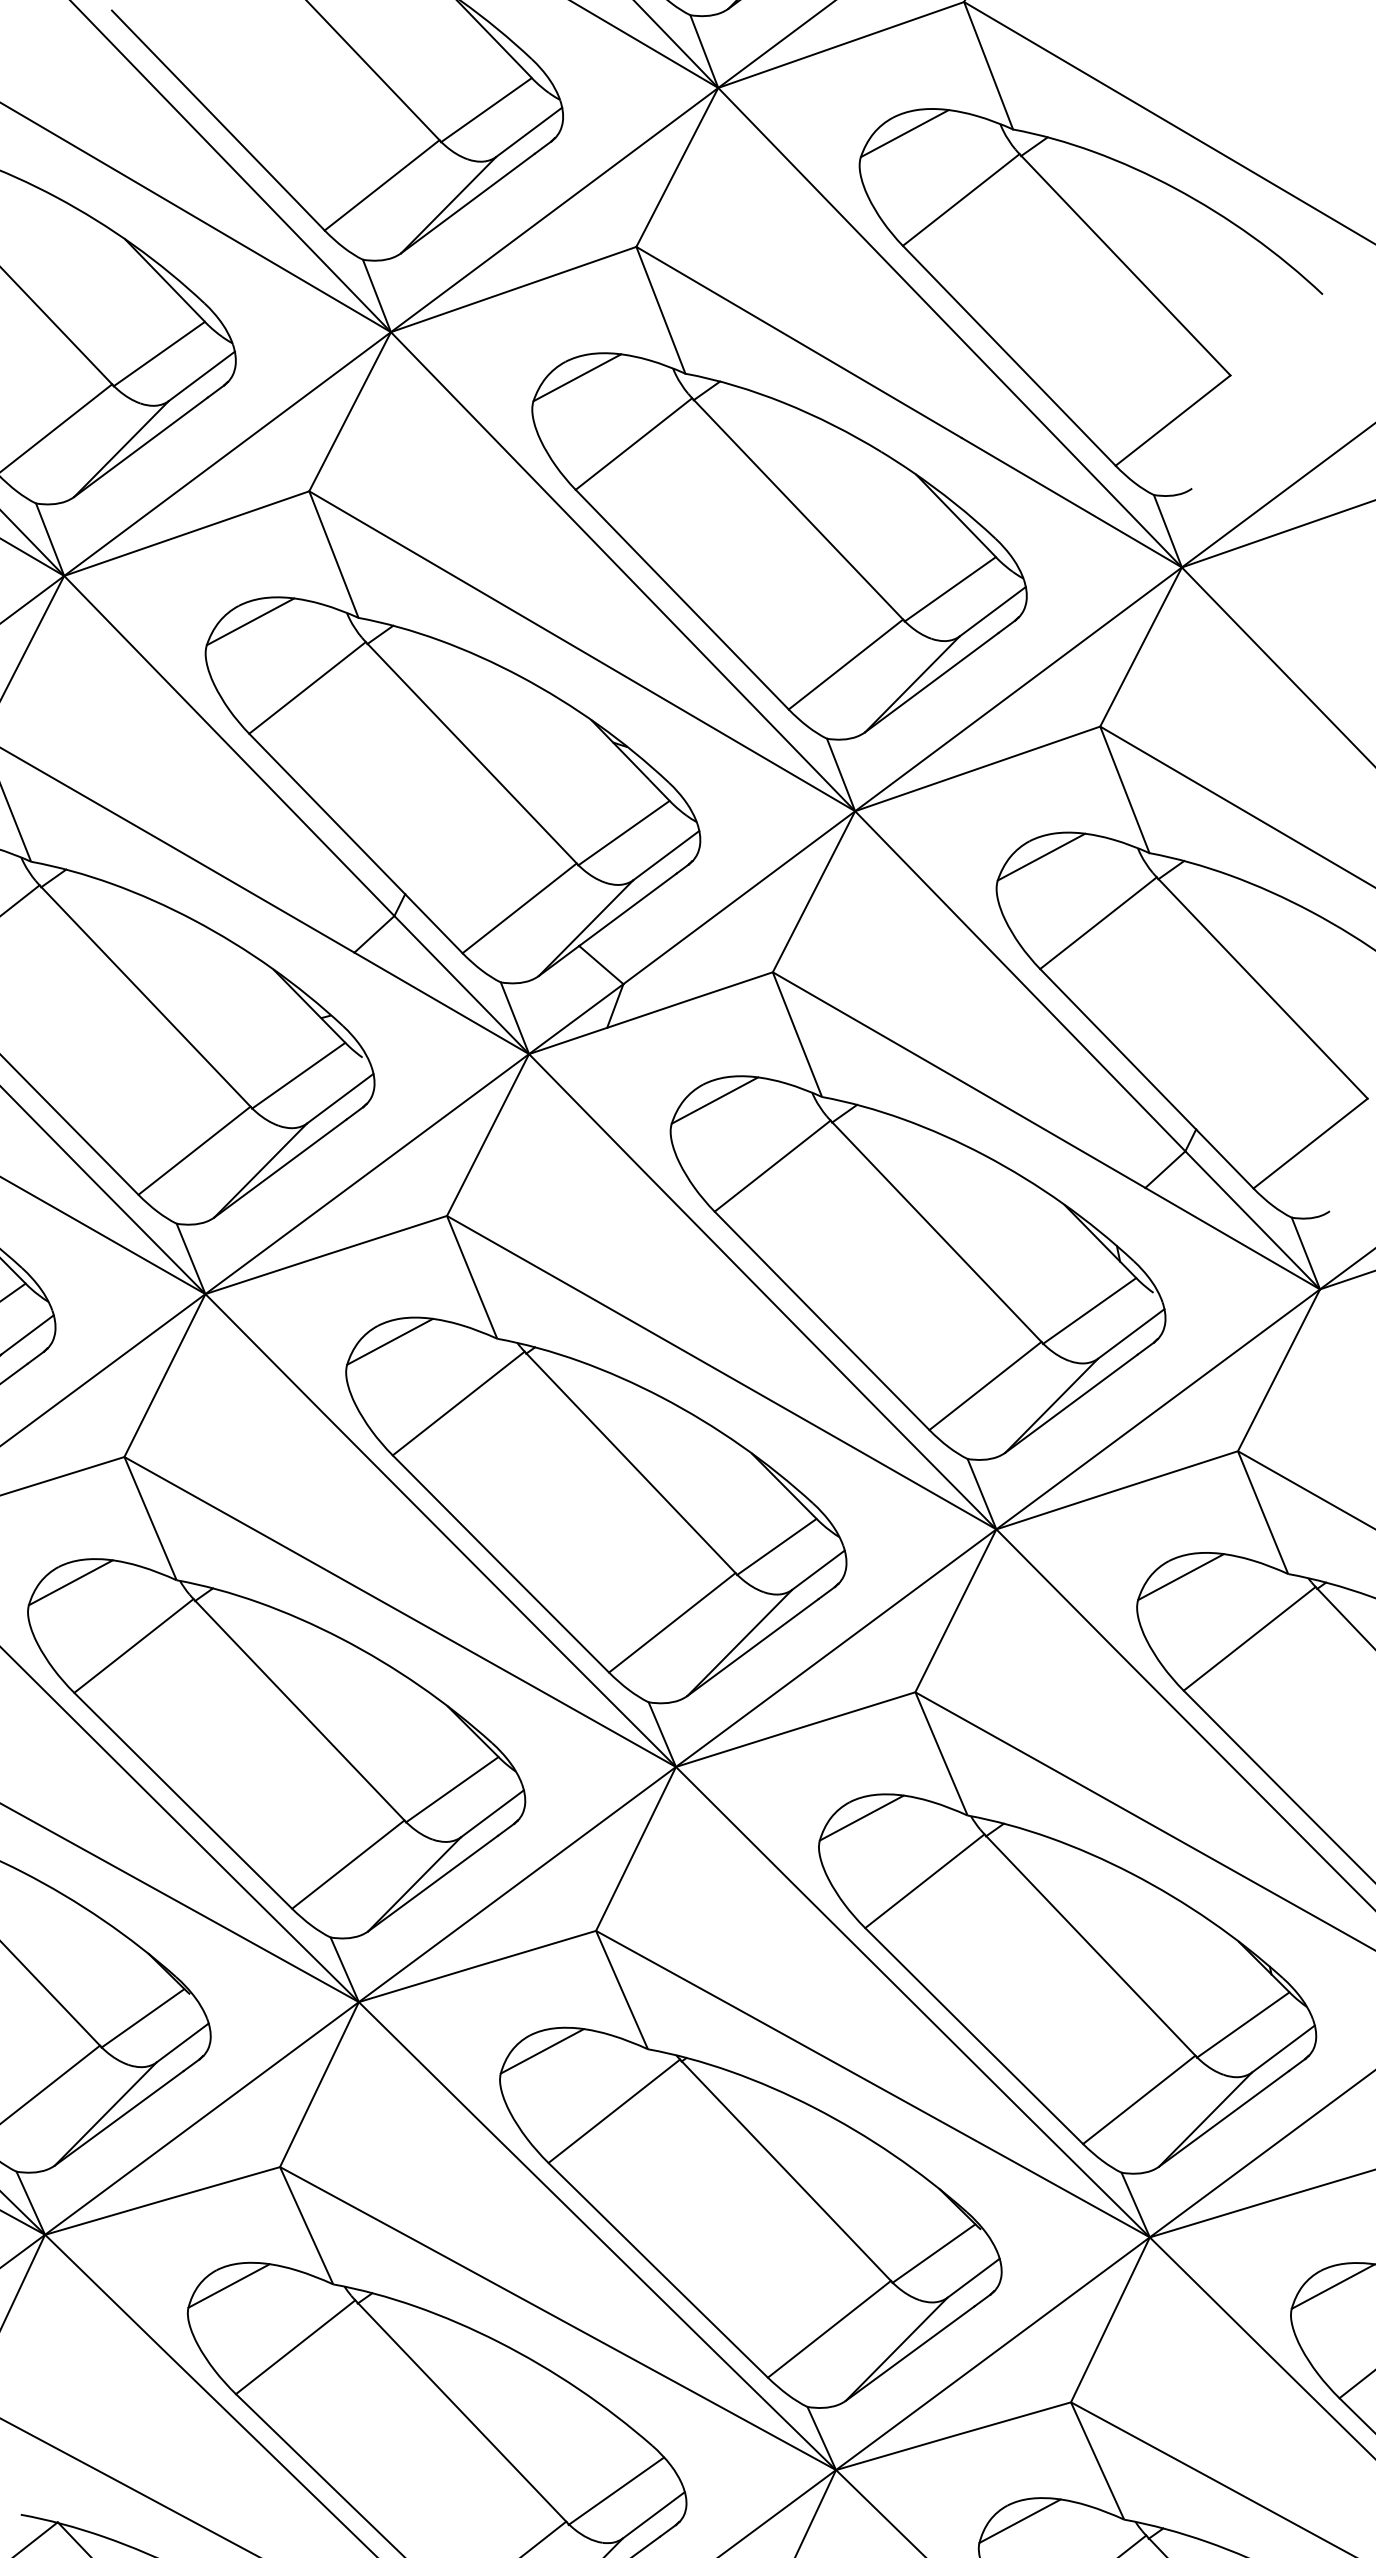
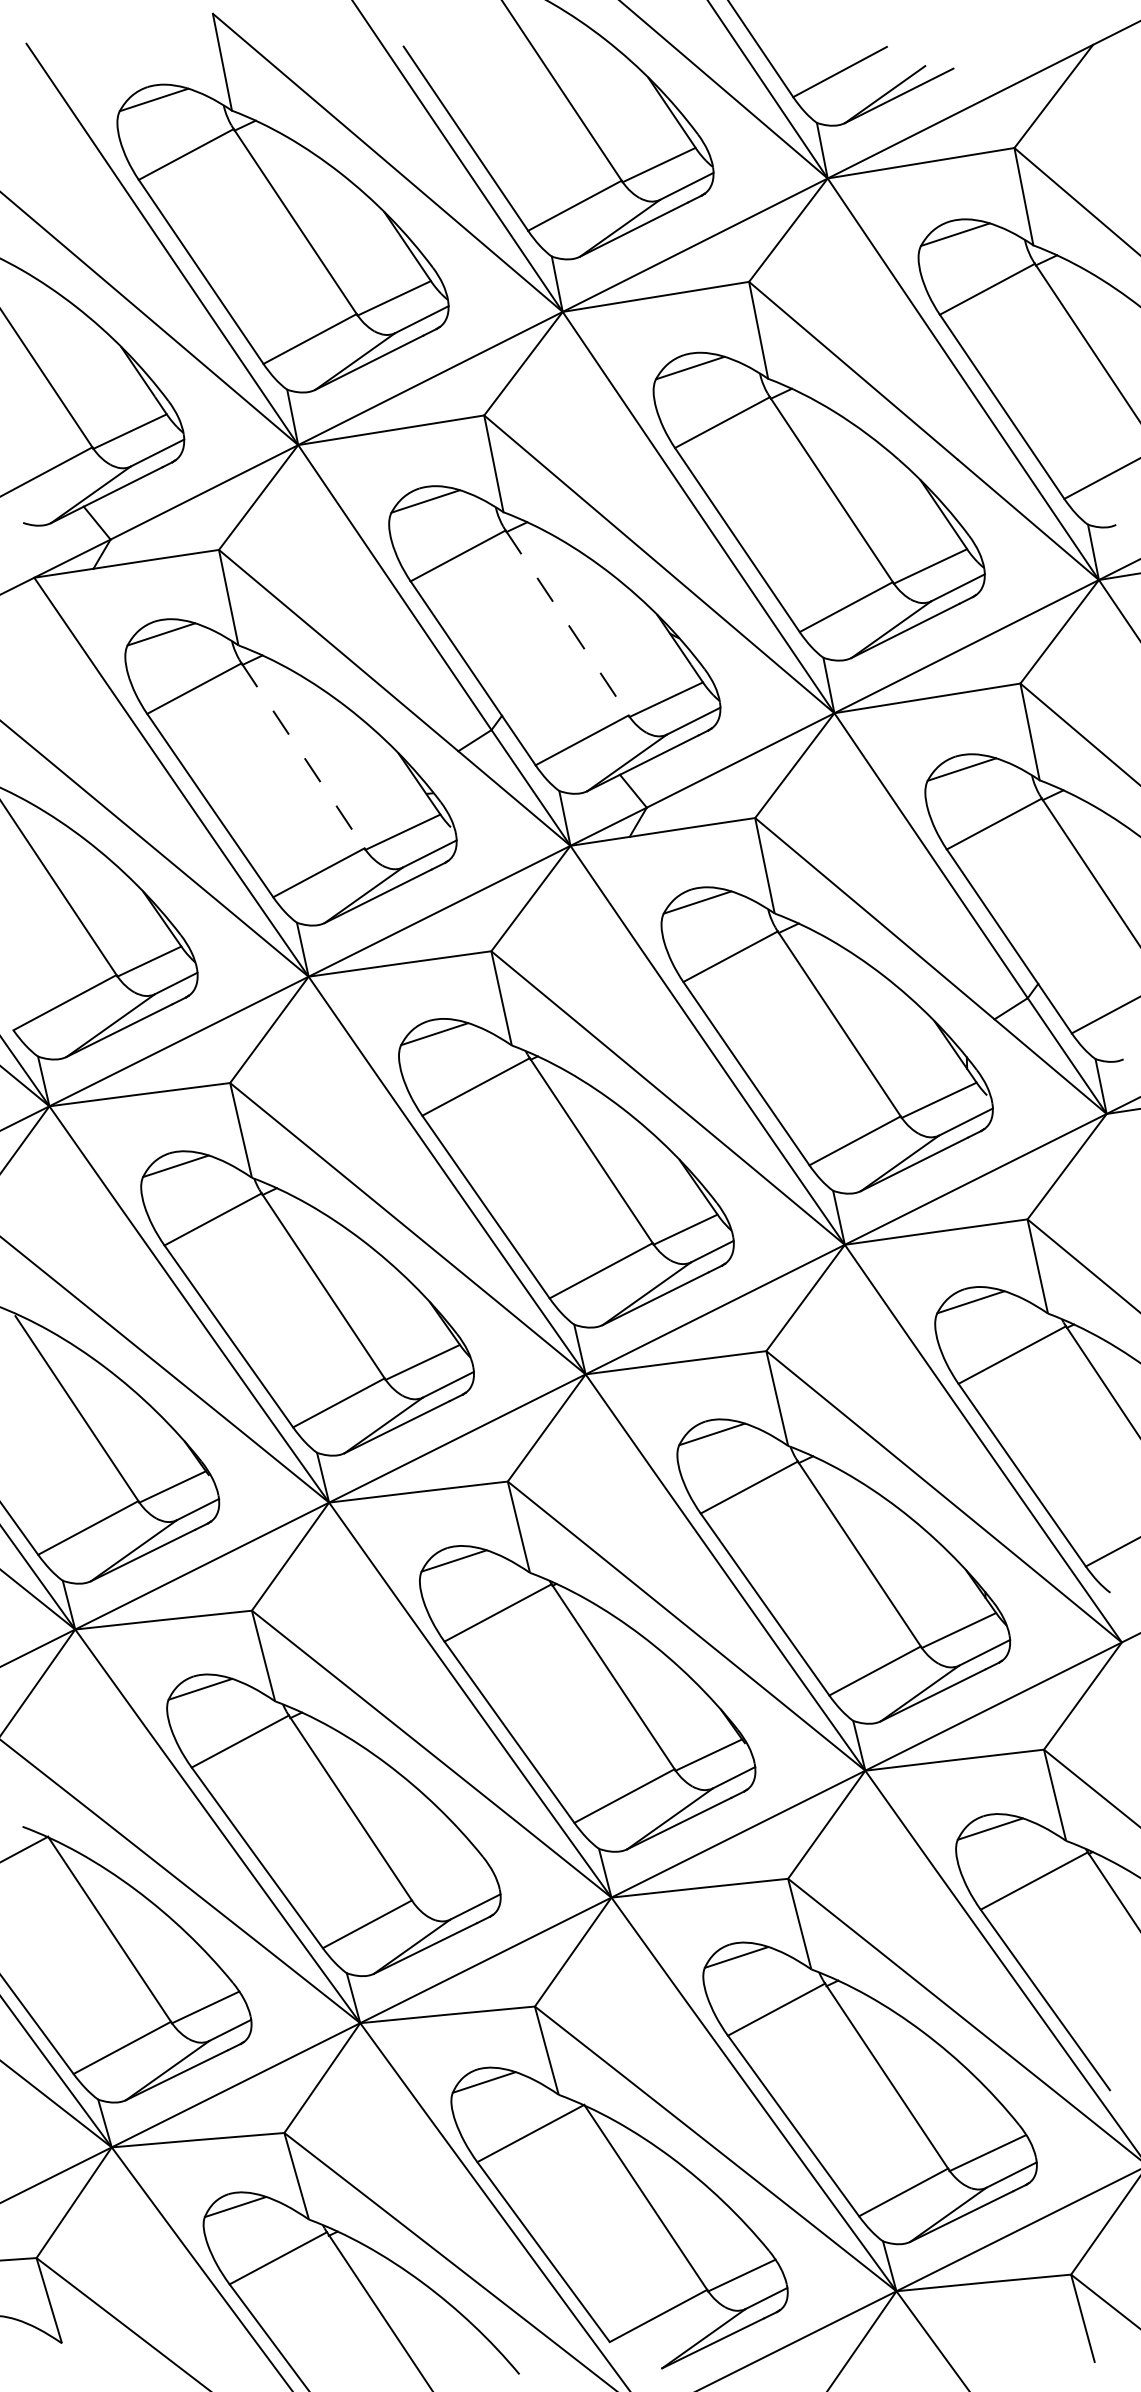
line: (471, 753) -> (567, 623), solid -> dashed
line: (145, 996) -> (303, 756), solid -> dashed
line: (616, 2490) -> (451, 1884), removed

